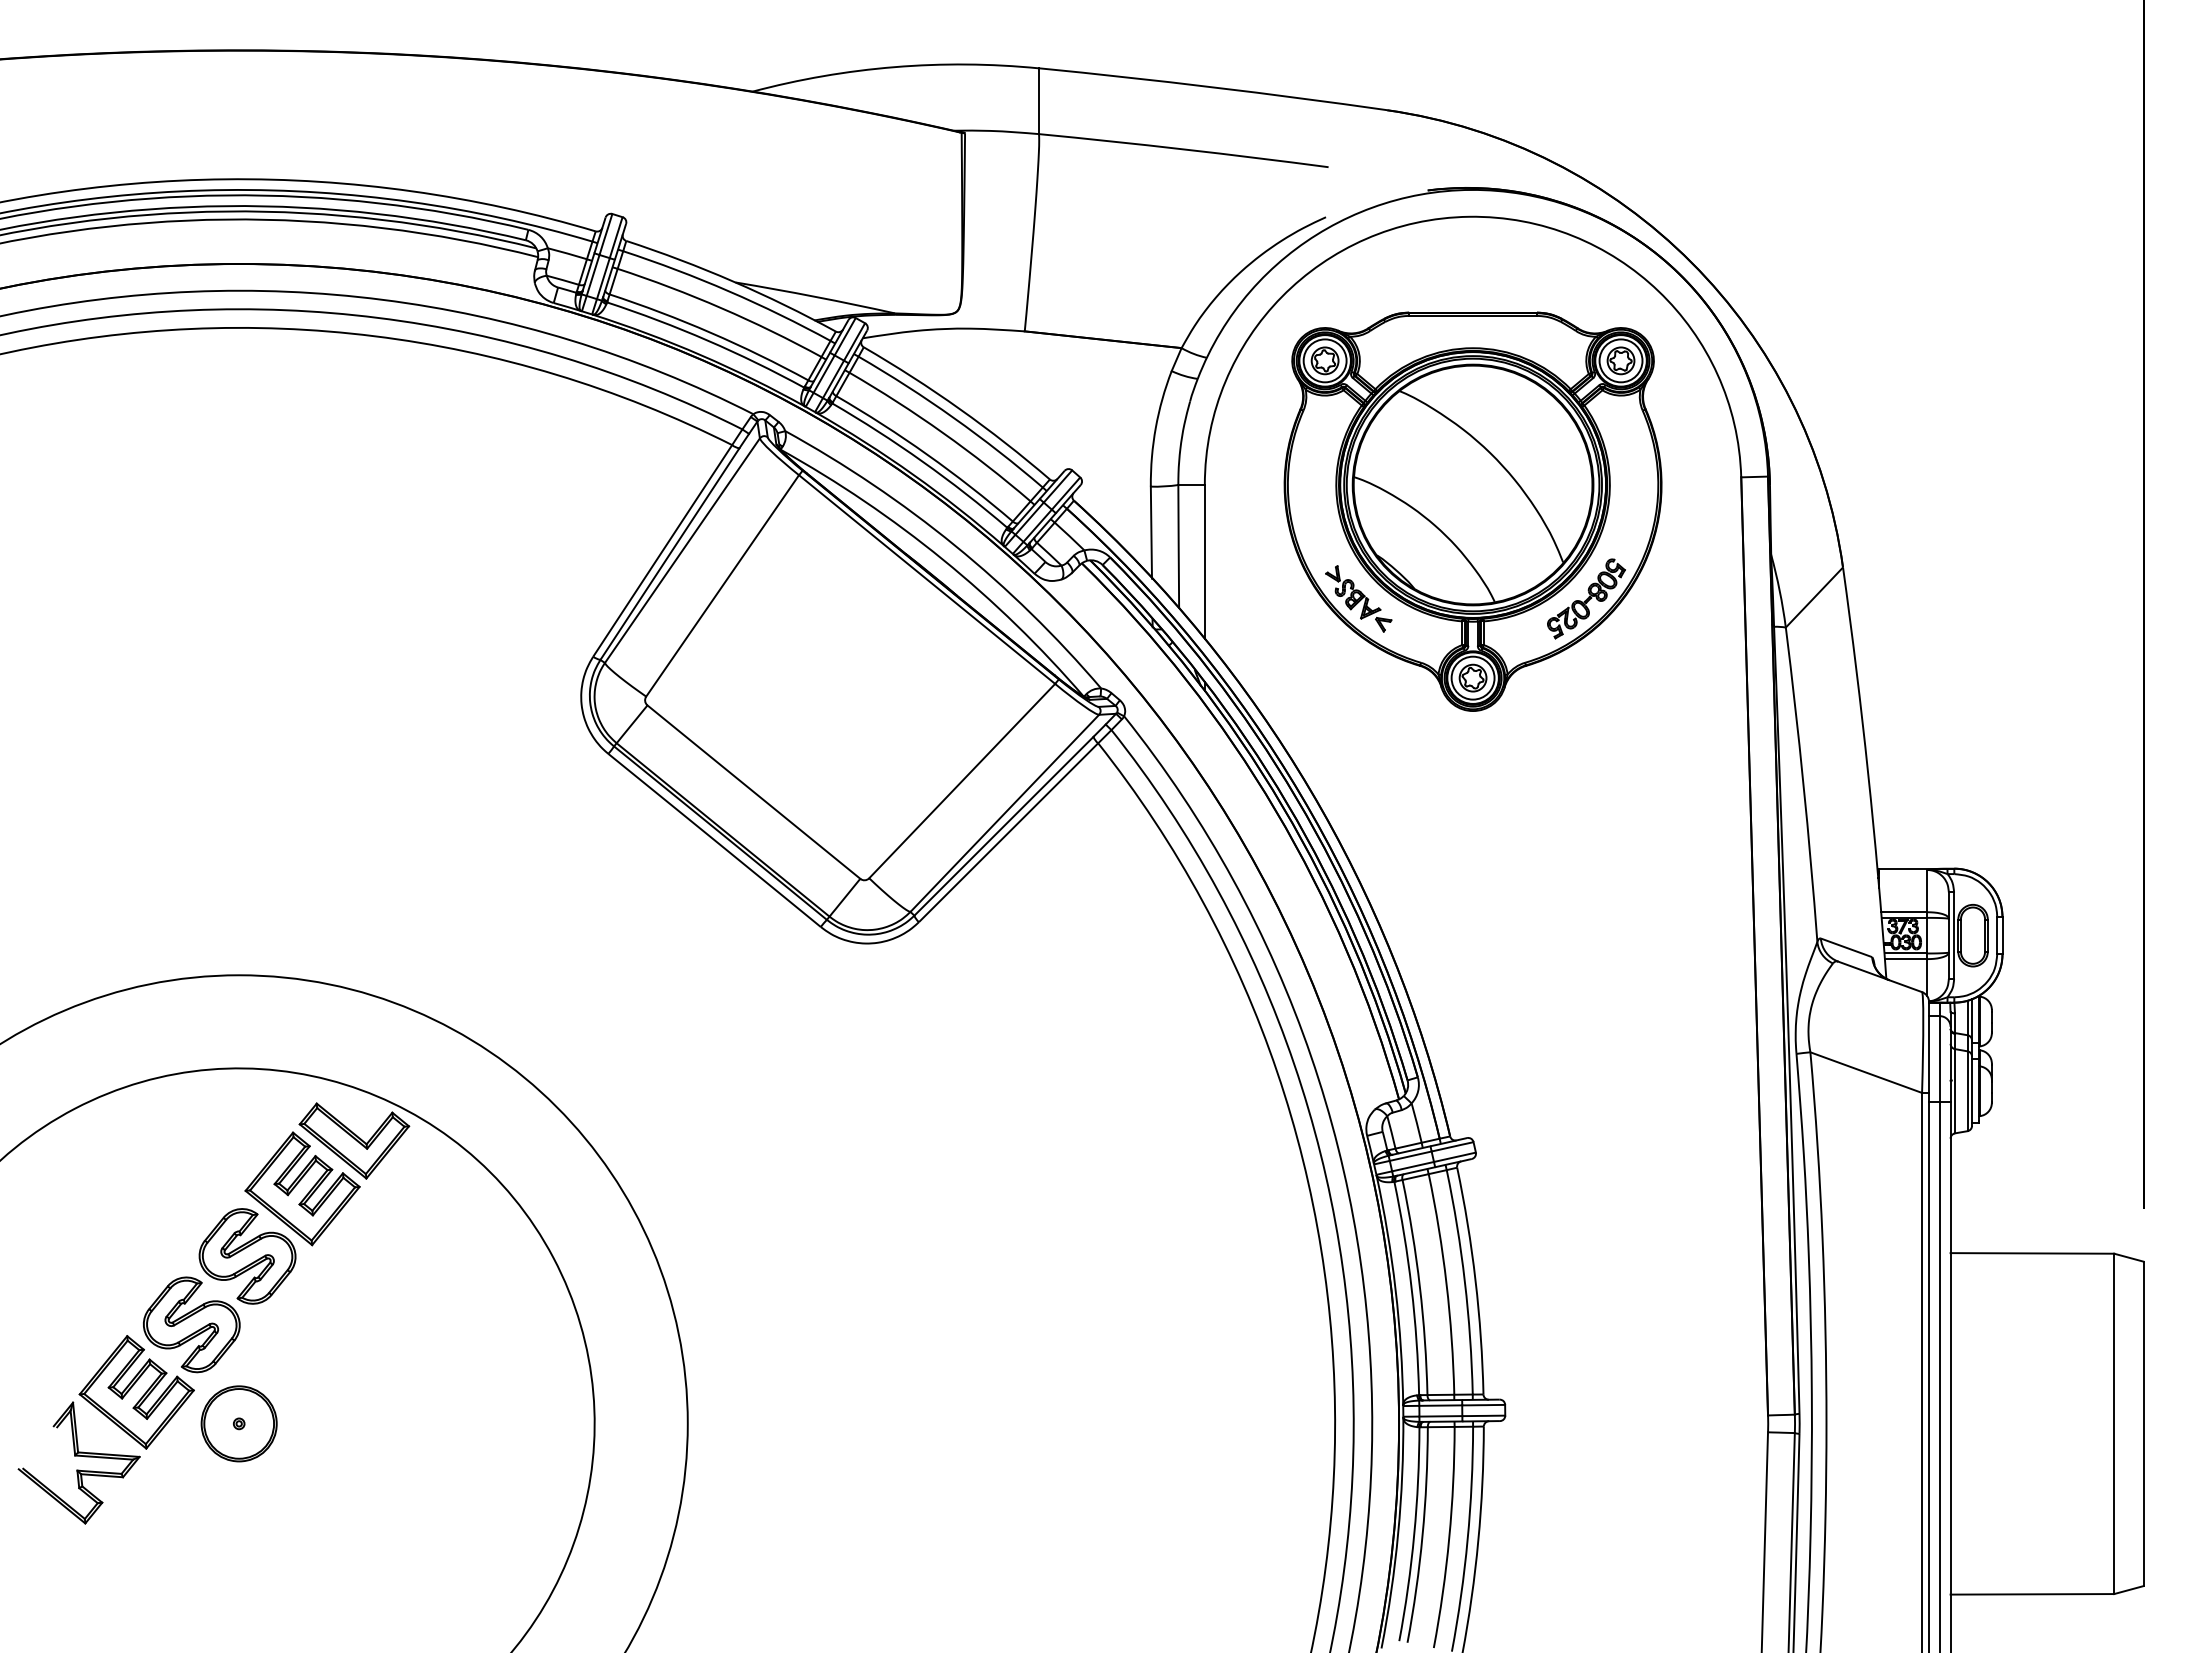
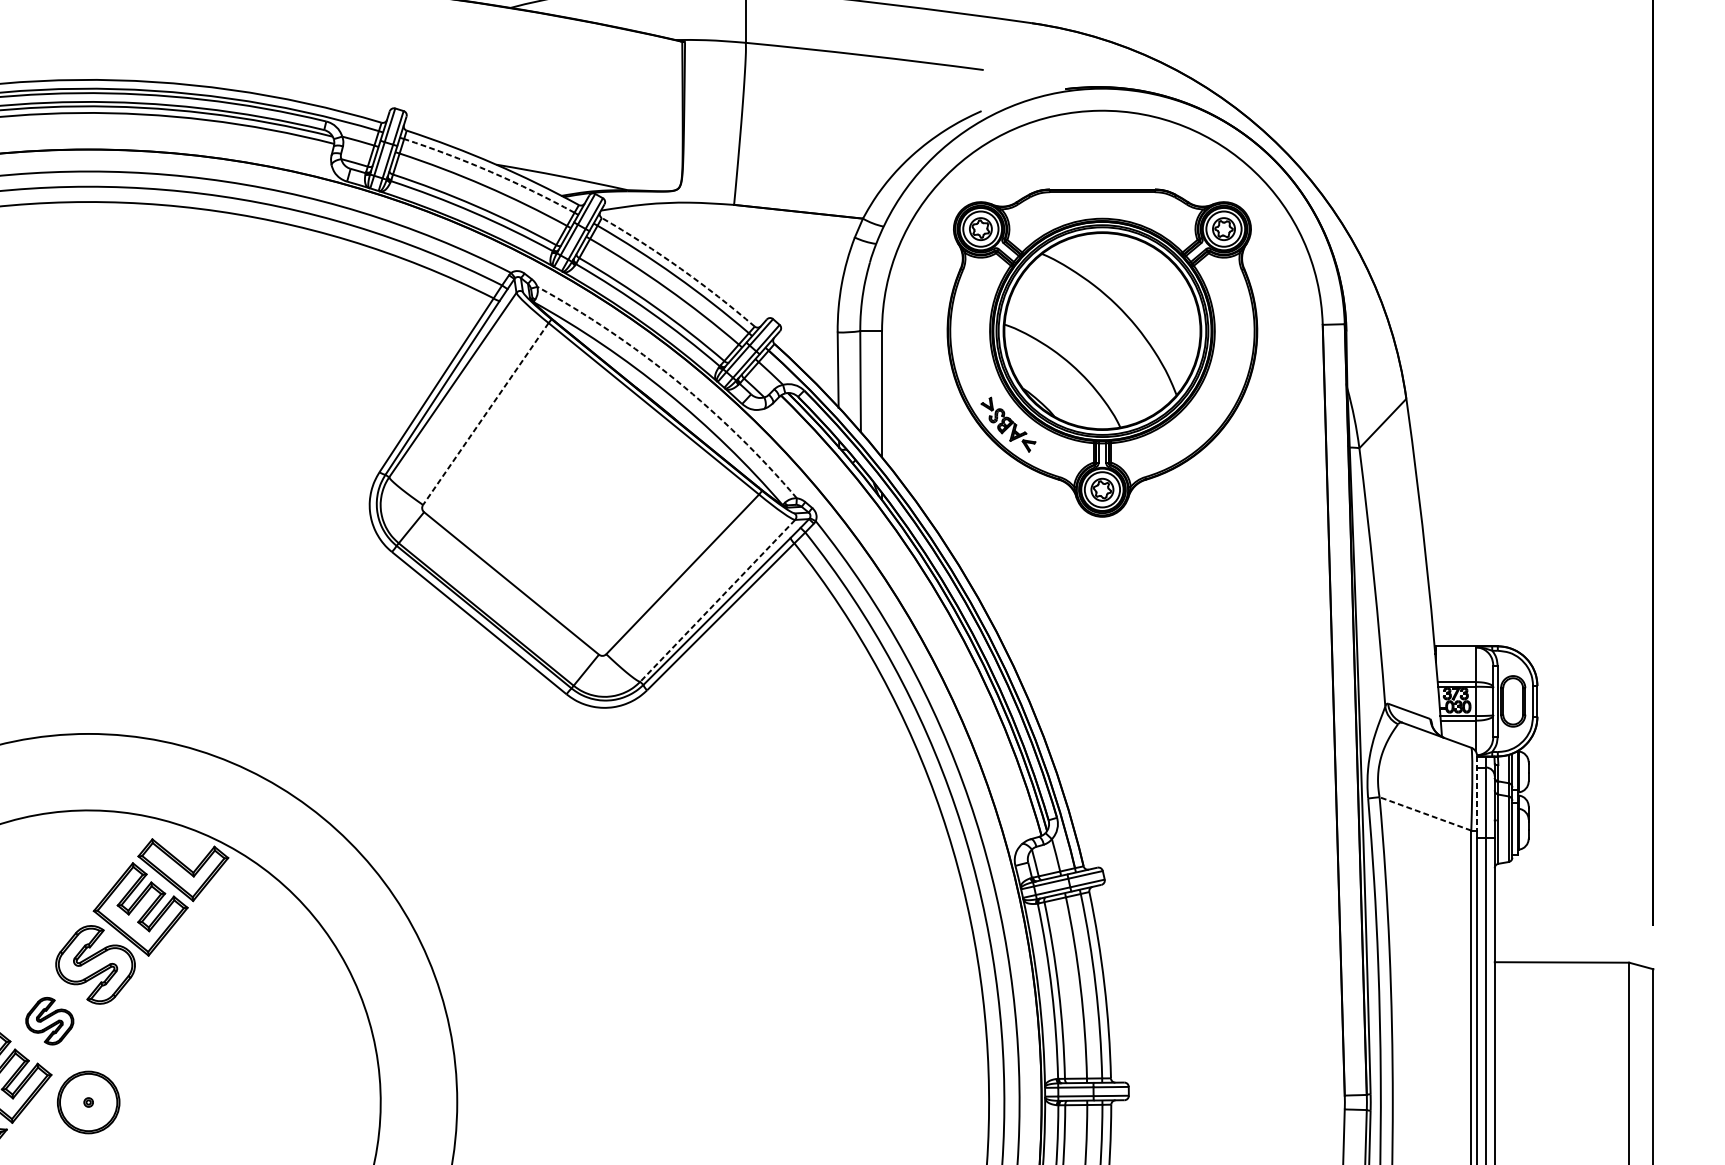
arc: (728, 291) -> (490, 172), solid -> dashed
arc: (959, 409) -> (680, 269), solid -> dashed
arc: (954, 545) -> (676, 380), solid -> dashed
line: (722, 585) -> (485, 413), solid -> dashed
part: (1586, 598) -> (1195, 424), removed
line: (1004, 813) -> (717, 601), solid -> dashed
line: (1929, 1048) -> (1477, 794), solid -> dashed
line: (1865, 1072) -> (1424, 813), solid -> dashed
part: (191, 1324) -> (49, 1020), size x0.6

